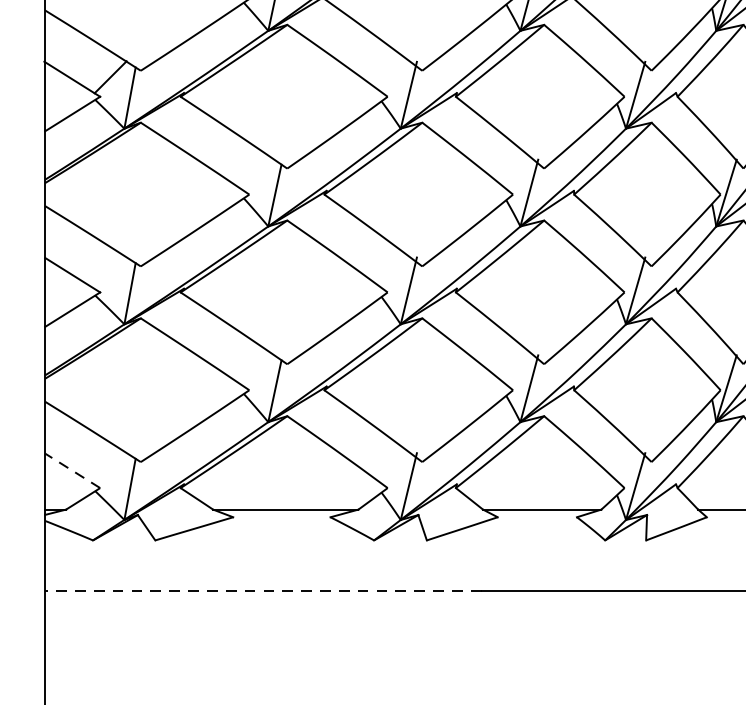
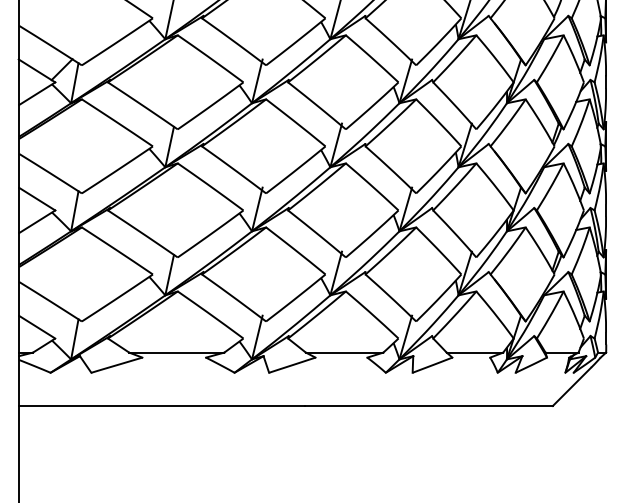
line: (71, 469) -> (36, 326), dashed -> solid
line: (263, 590) -> (162, 405), dashed -> solid

